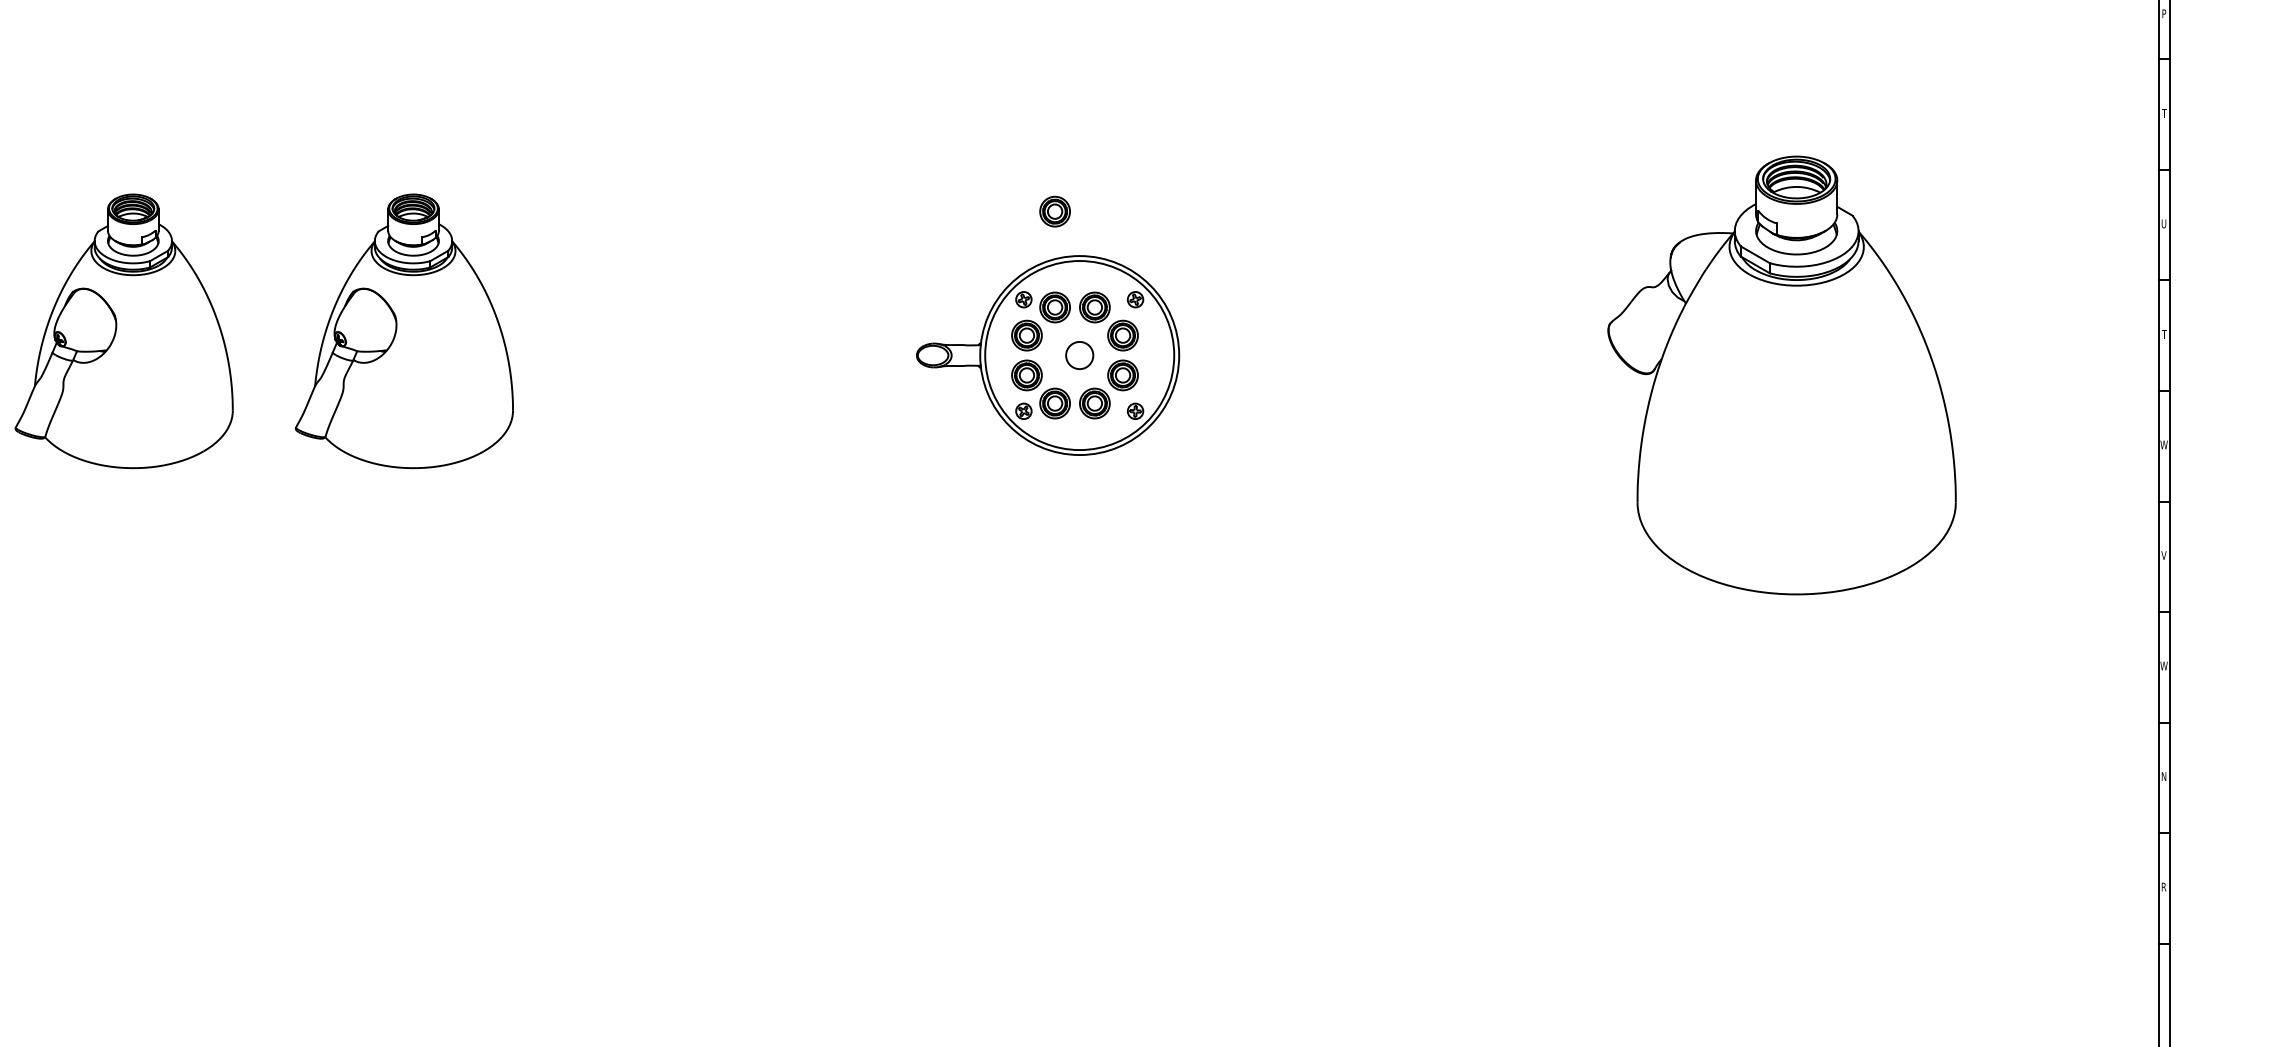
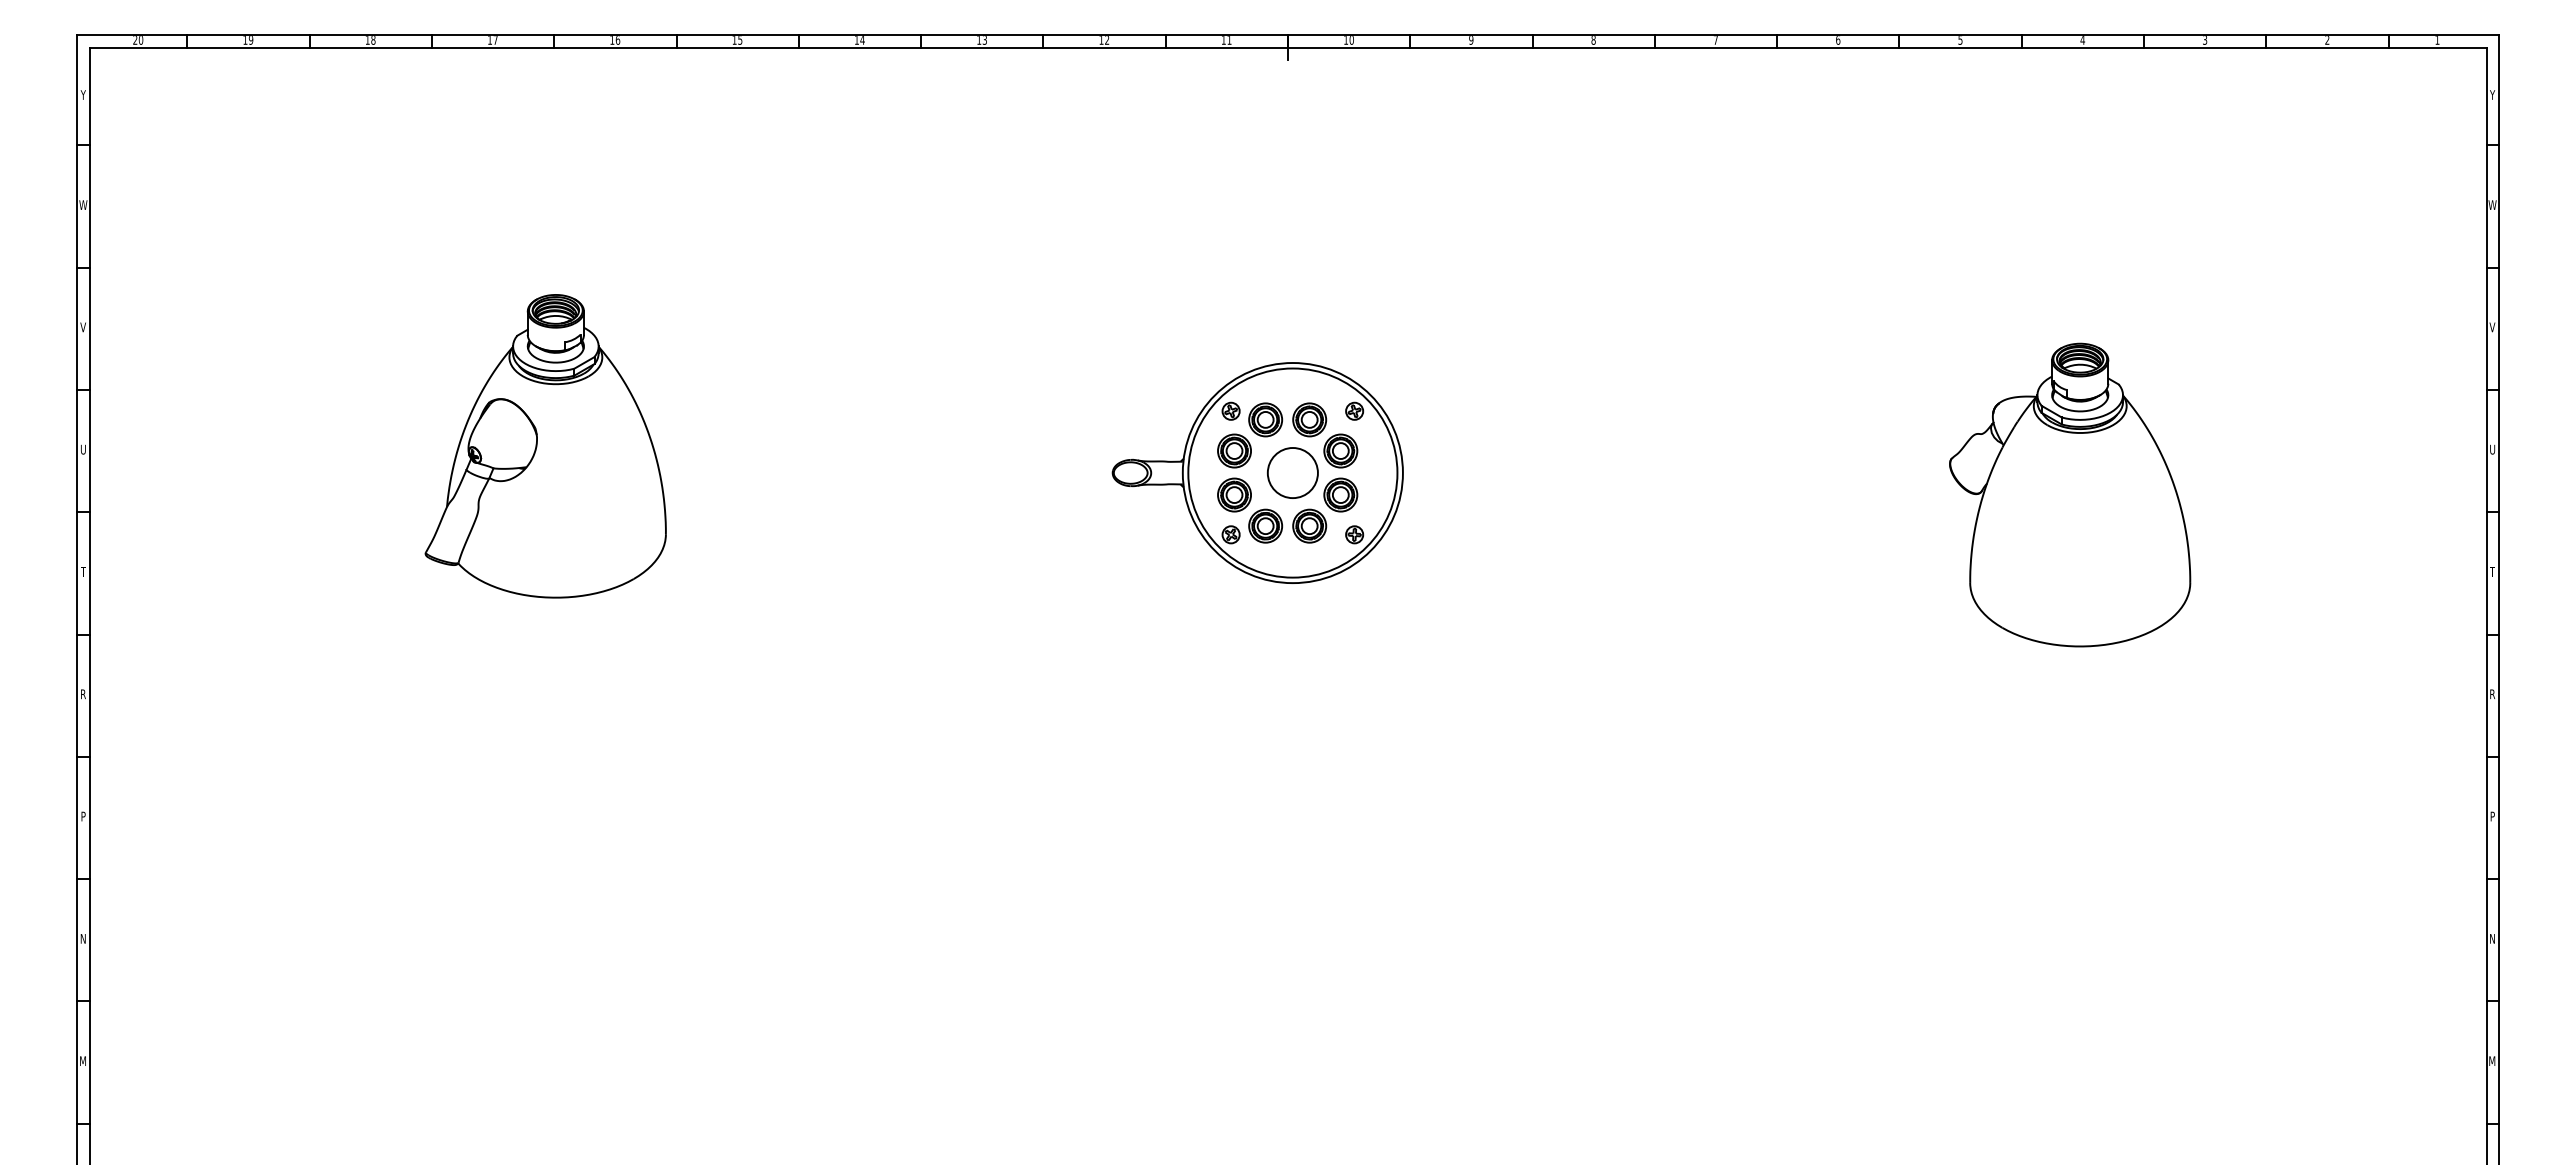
text: (2164, 13) -> (2492, 94), P -> Y
text: (2164, 112) -> (2492, 204), T -> W
part: (1054, 211) -> (1265, 313), removed
text: (2164, 223) -> (2492, 327), U -> V
part: (123, 331) -> (235, 446), removed
text: (2164, 334) -> (2492, 449), T -> U
circle: (1079, 355) -> (1292, 473), size x1.67
part: (1782, 374) -> (2070, 494), size x0.62
text: (2164, 444) -> (2492, 571), W -> T
text: (2164, 555) -> (2492, 694), V -> R
text: (2164, 665) -> (2492, 816), W -> P
text: (2164, 886) -> (2492, 1060), R -> M

